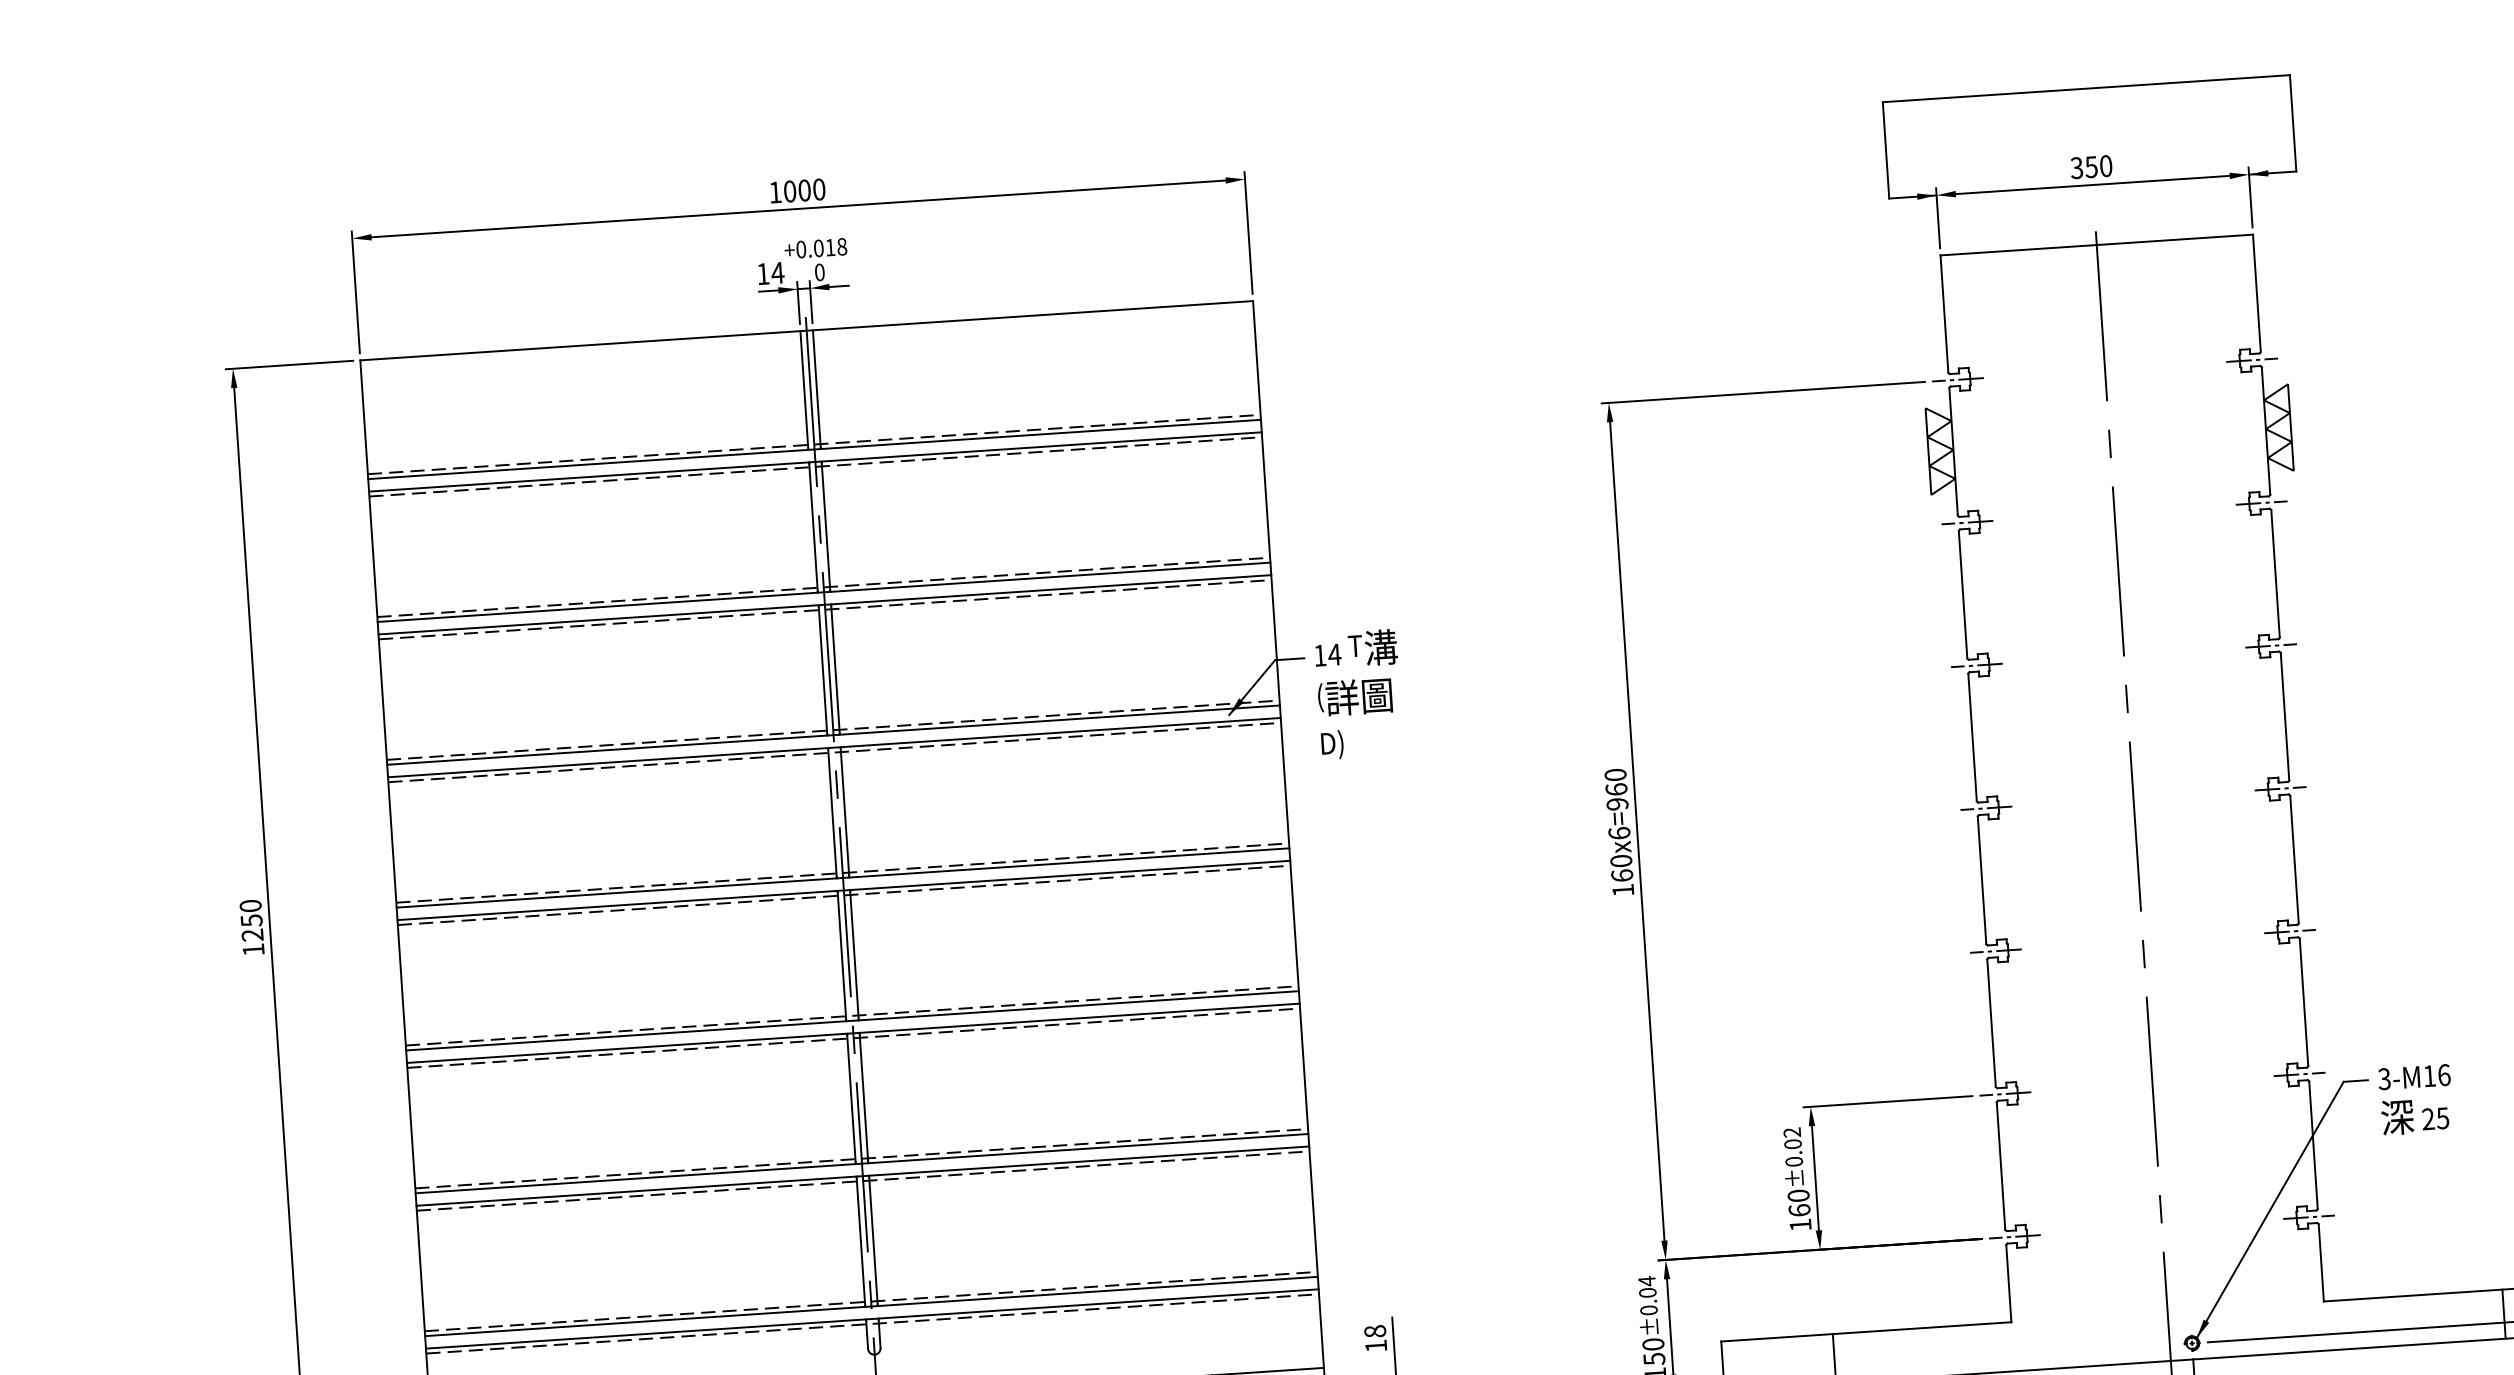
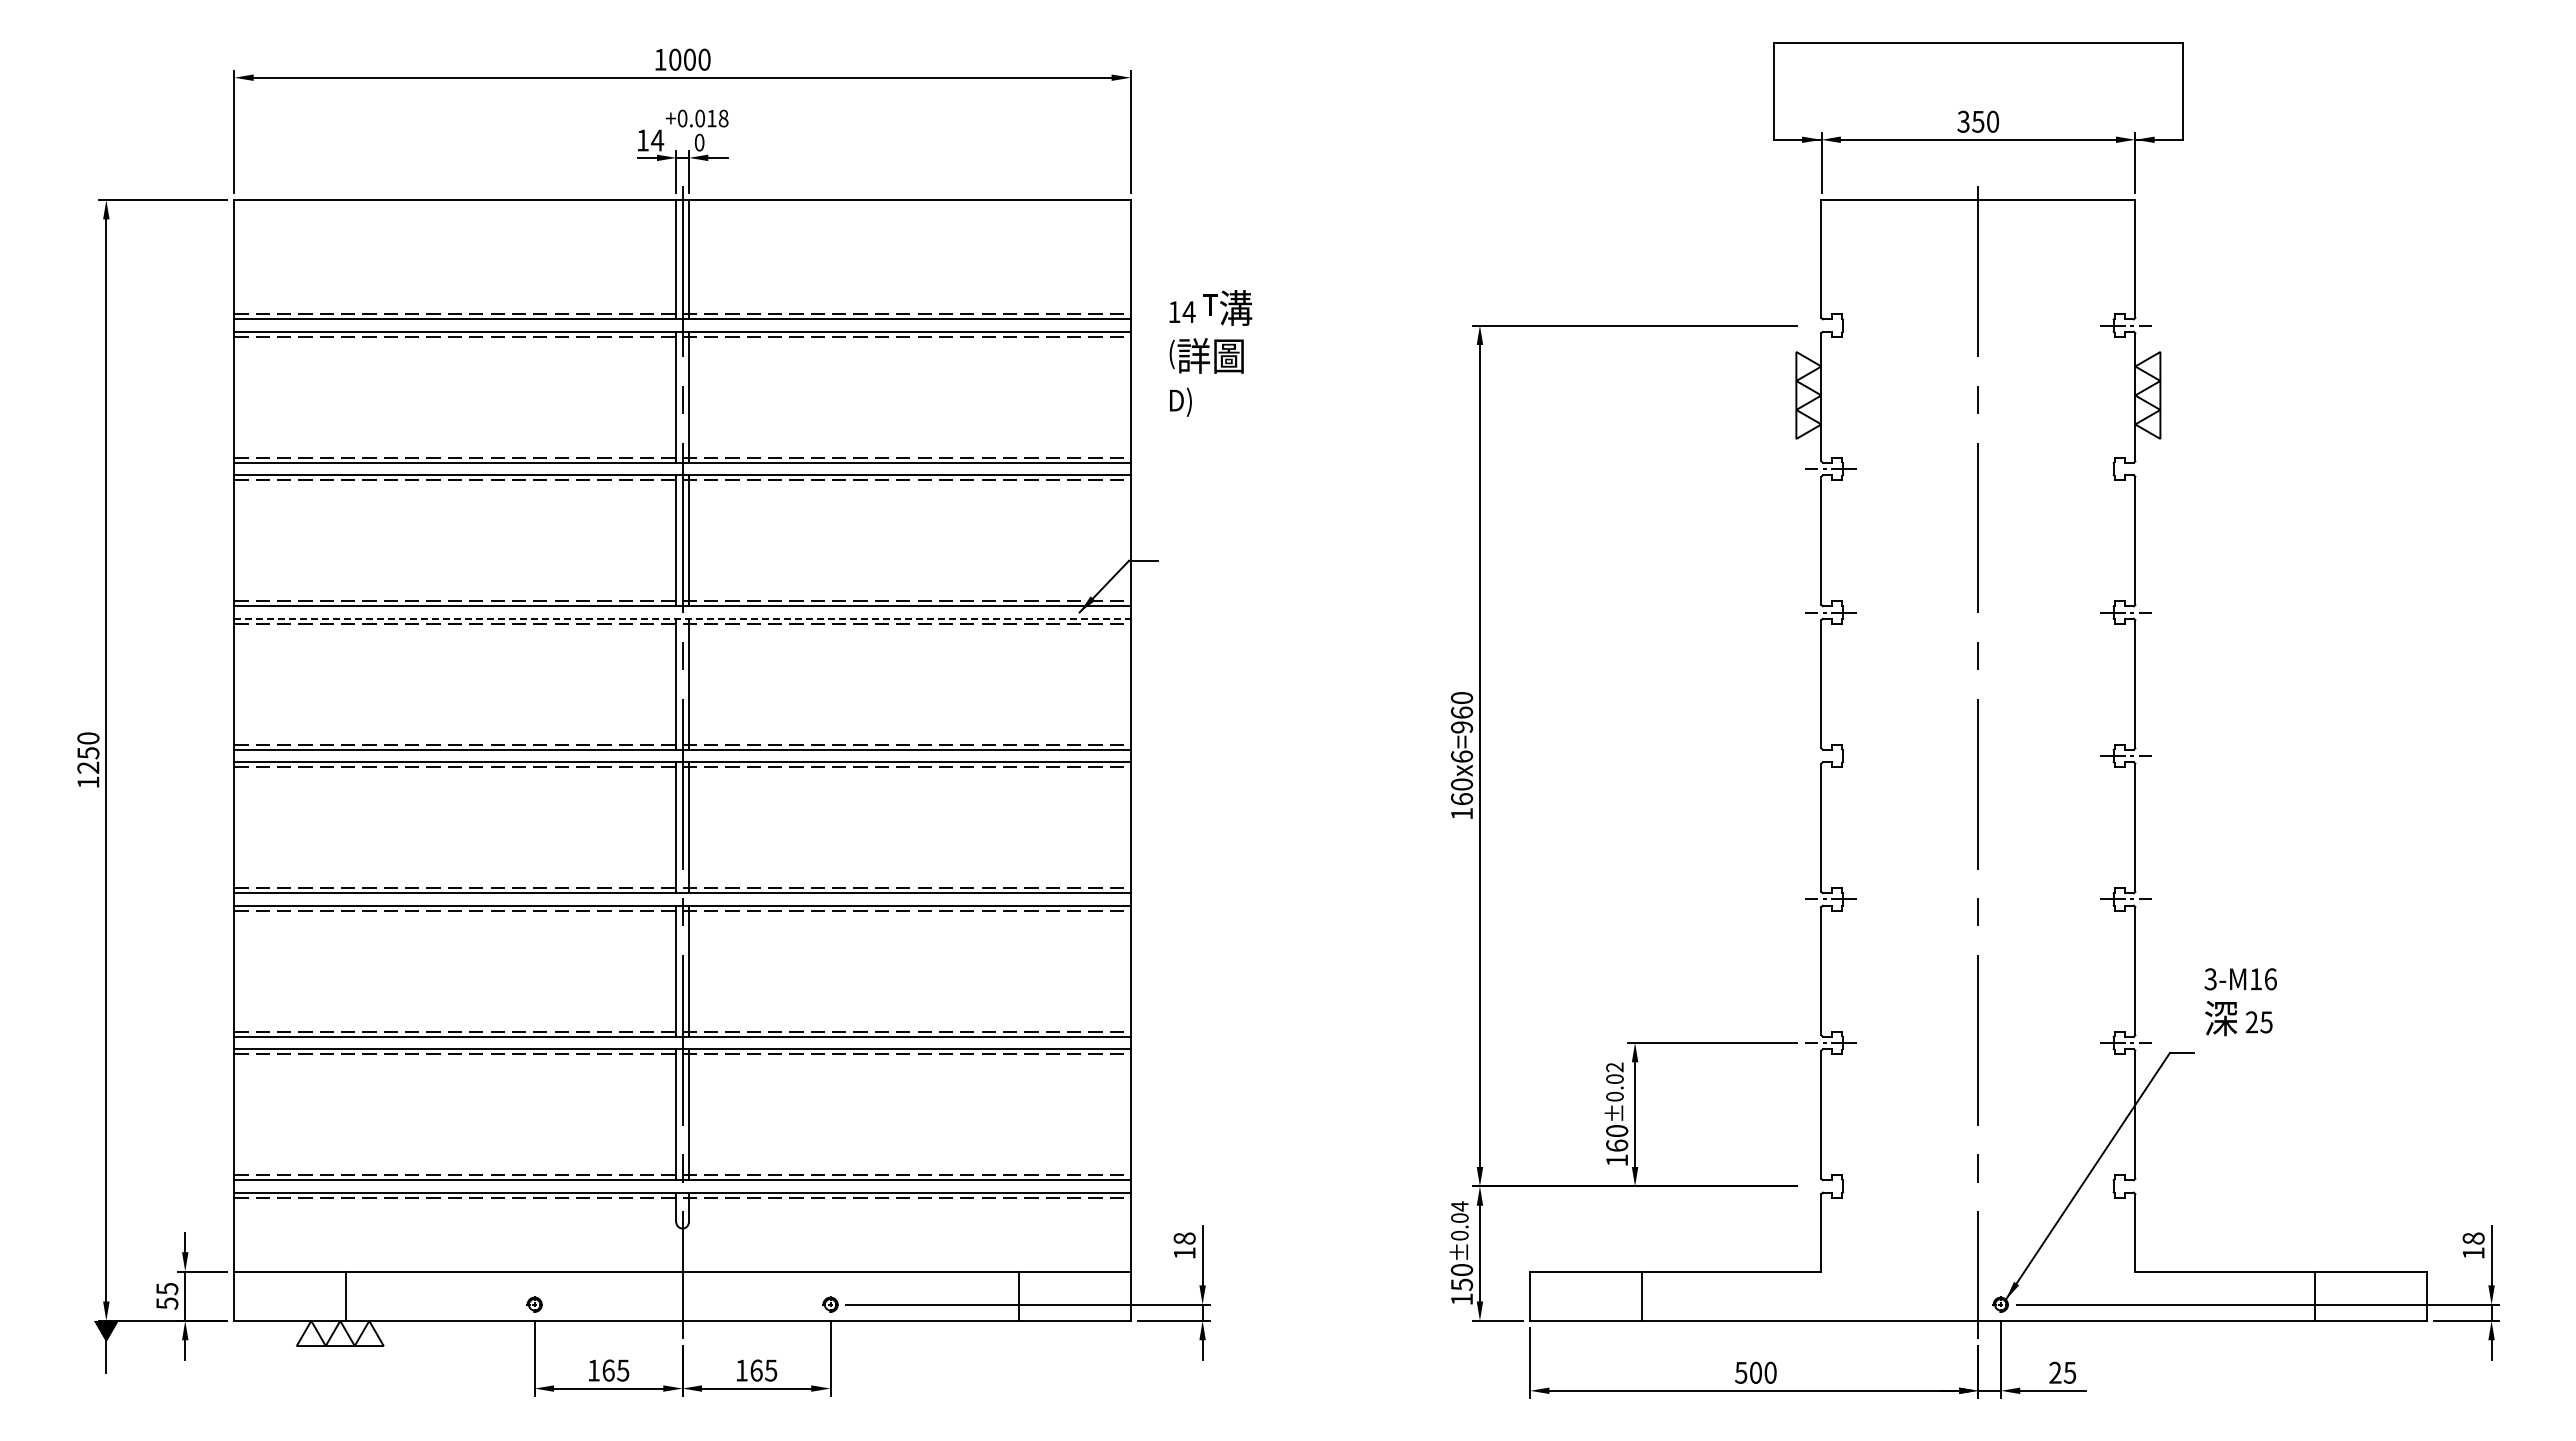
line: (1957, 379) -> (1830, 325), removed
line: (2262, 503) -> (2126, 469), removed
text: (1358, 694) -> (1210, 353), moved
line: (835, 747) -> (683, 618), solid -> dashed
line: (1986, 808) -> (1830, 756), removed
text: (2415, 1100) -> (2240, 1002), moved
line: (2309, 1217) -> (2126, 1186), removed
line: (2014, 1236) -> (1830, 1186), removed

